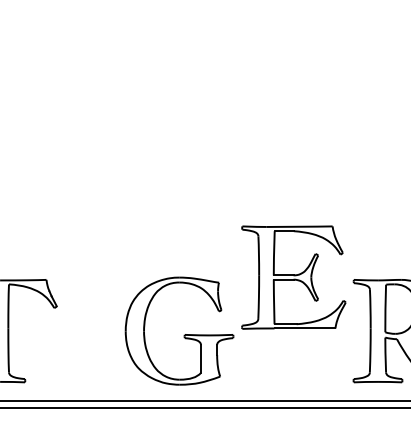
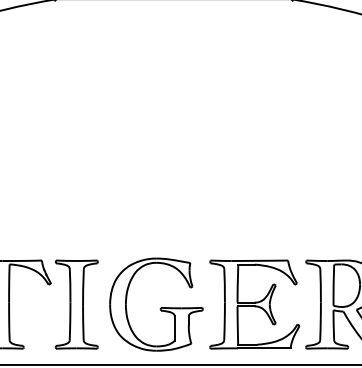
part: (293, 277) -> (254, 304), moved
part: (86, 330) -> (76, 304), added

